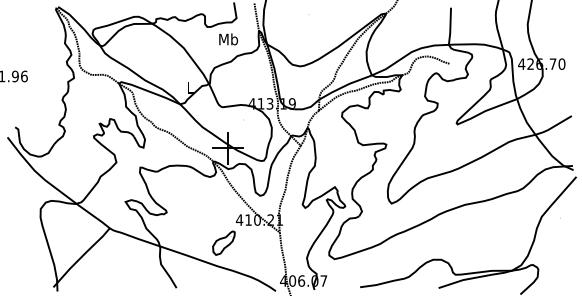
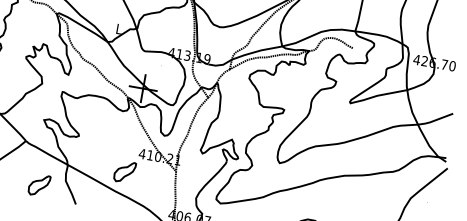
part: (132, 273) -> (39, 184), added

